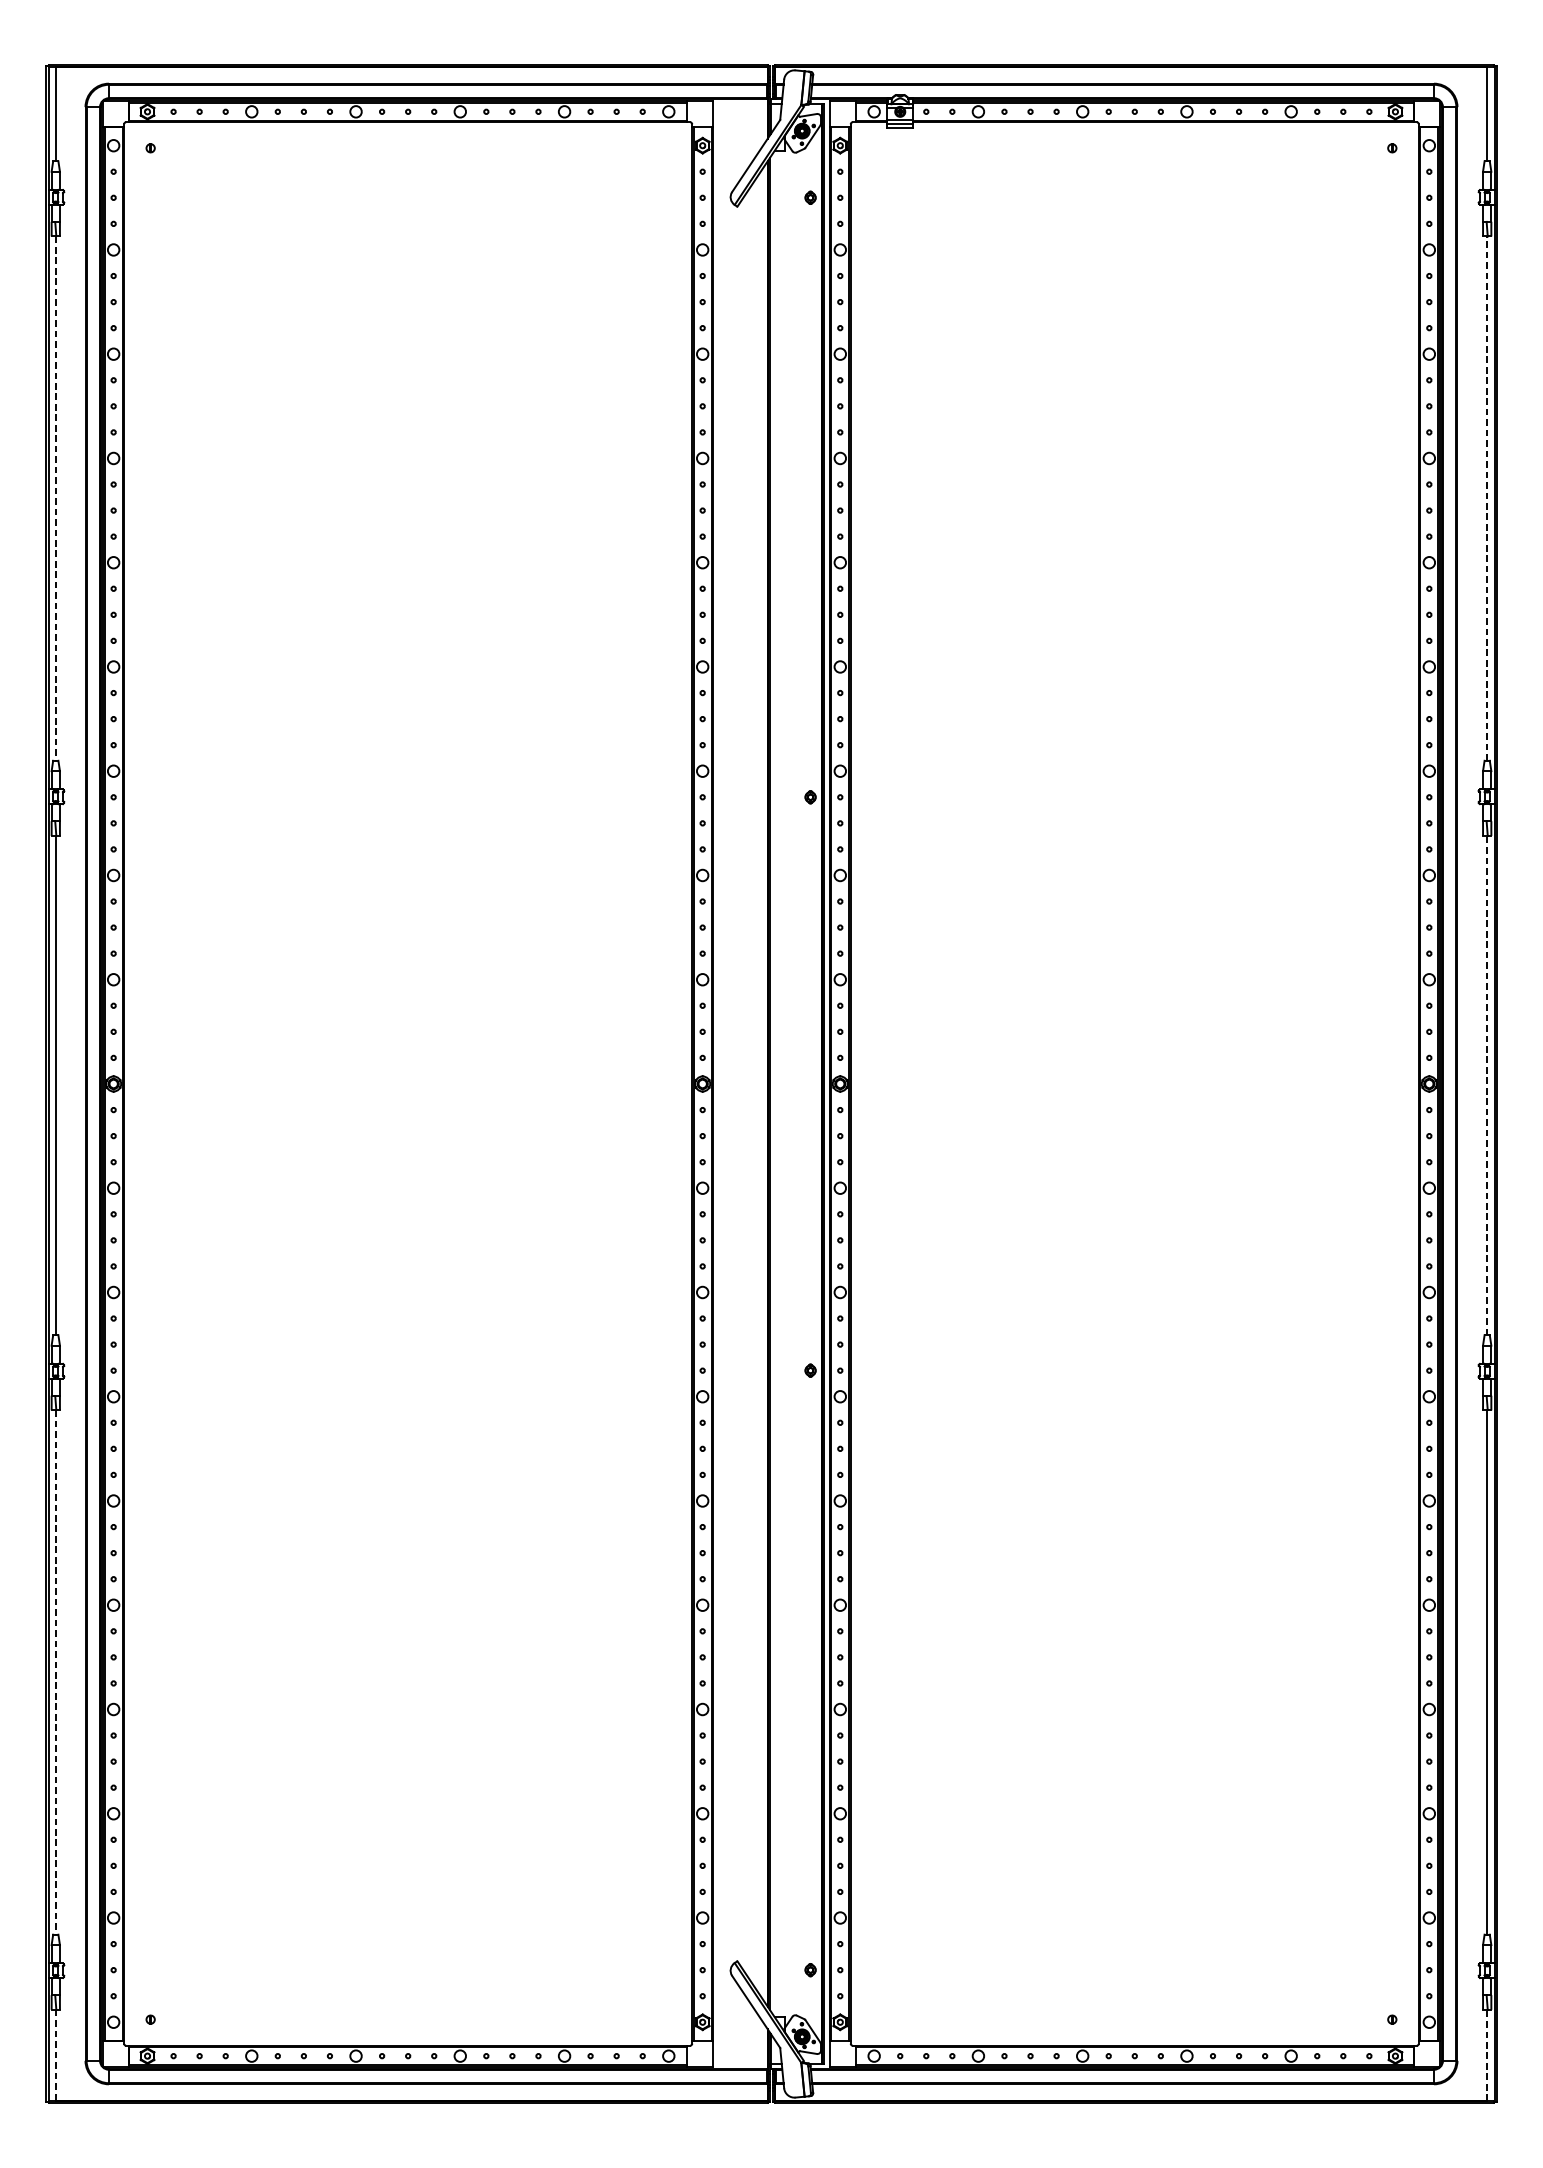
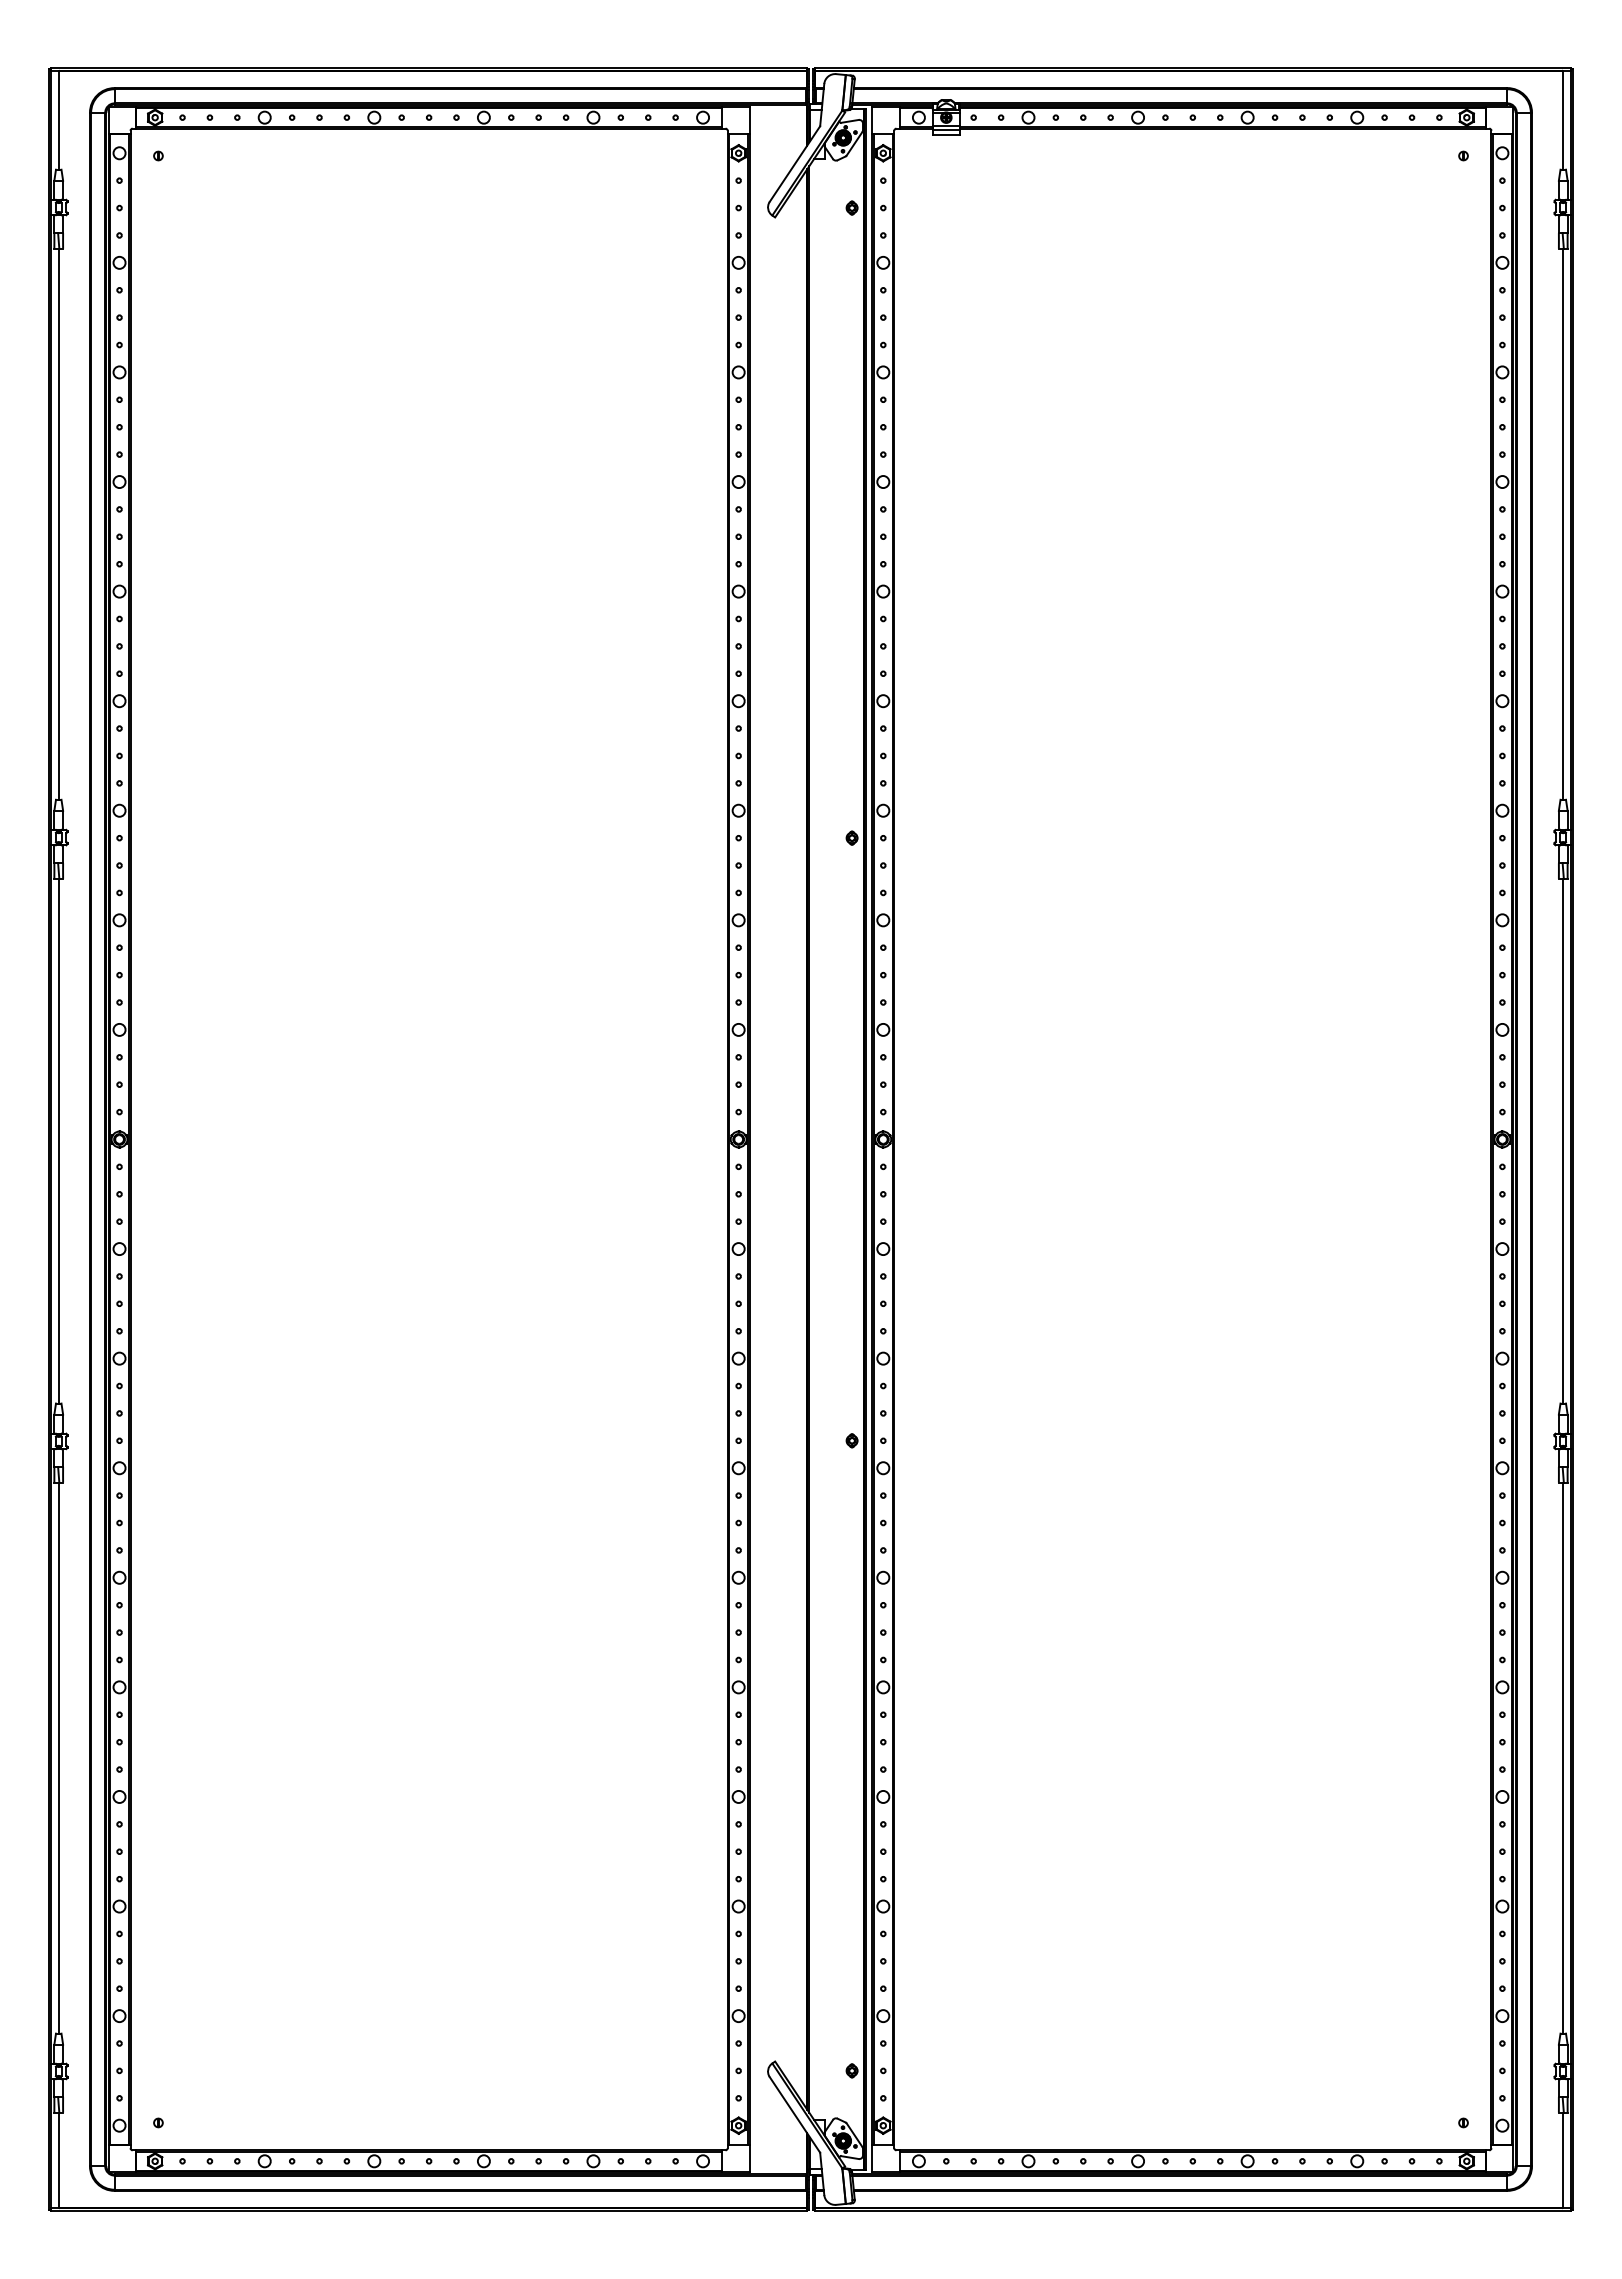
line: (56, 498) -> (59, 524), dashed -> solid
line: (1486, 498) -> (1562, 524), dashed -> solid
line: (1486, 1084) -> (1562, 1140), dashed -> solid
line: (56, 1672) -> (59, 1758), dashed -> solid
line: (56, 2055) -> (59, 2160), dashed -> solid
line: (1486, 2055) -> (1562, 2160), dashed -> solid

